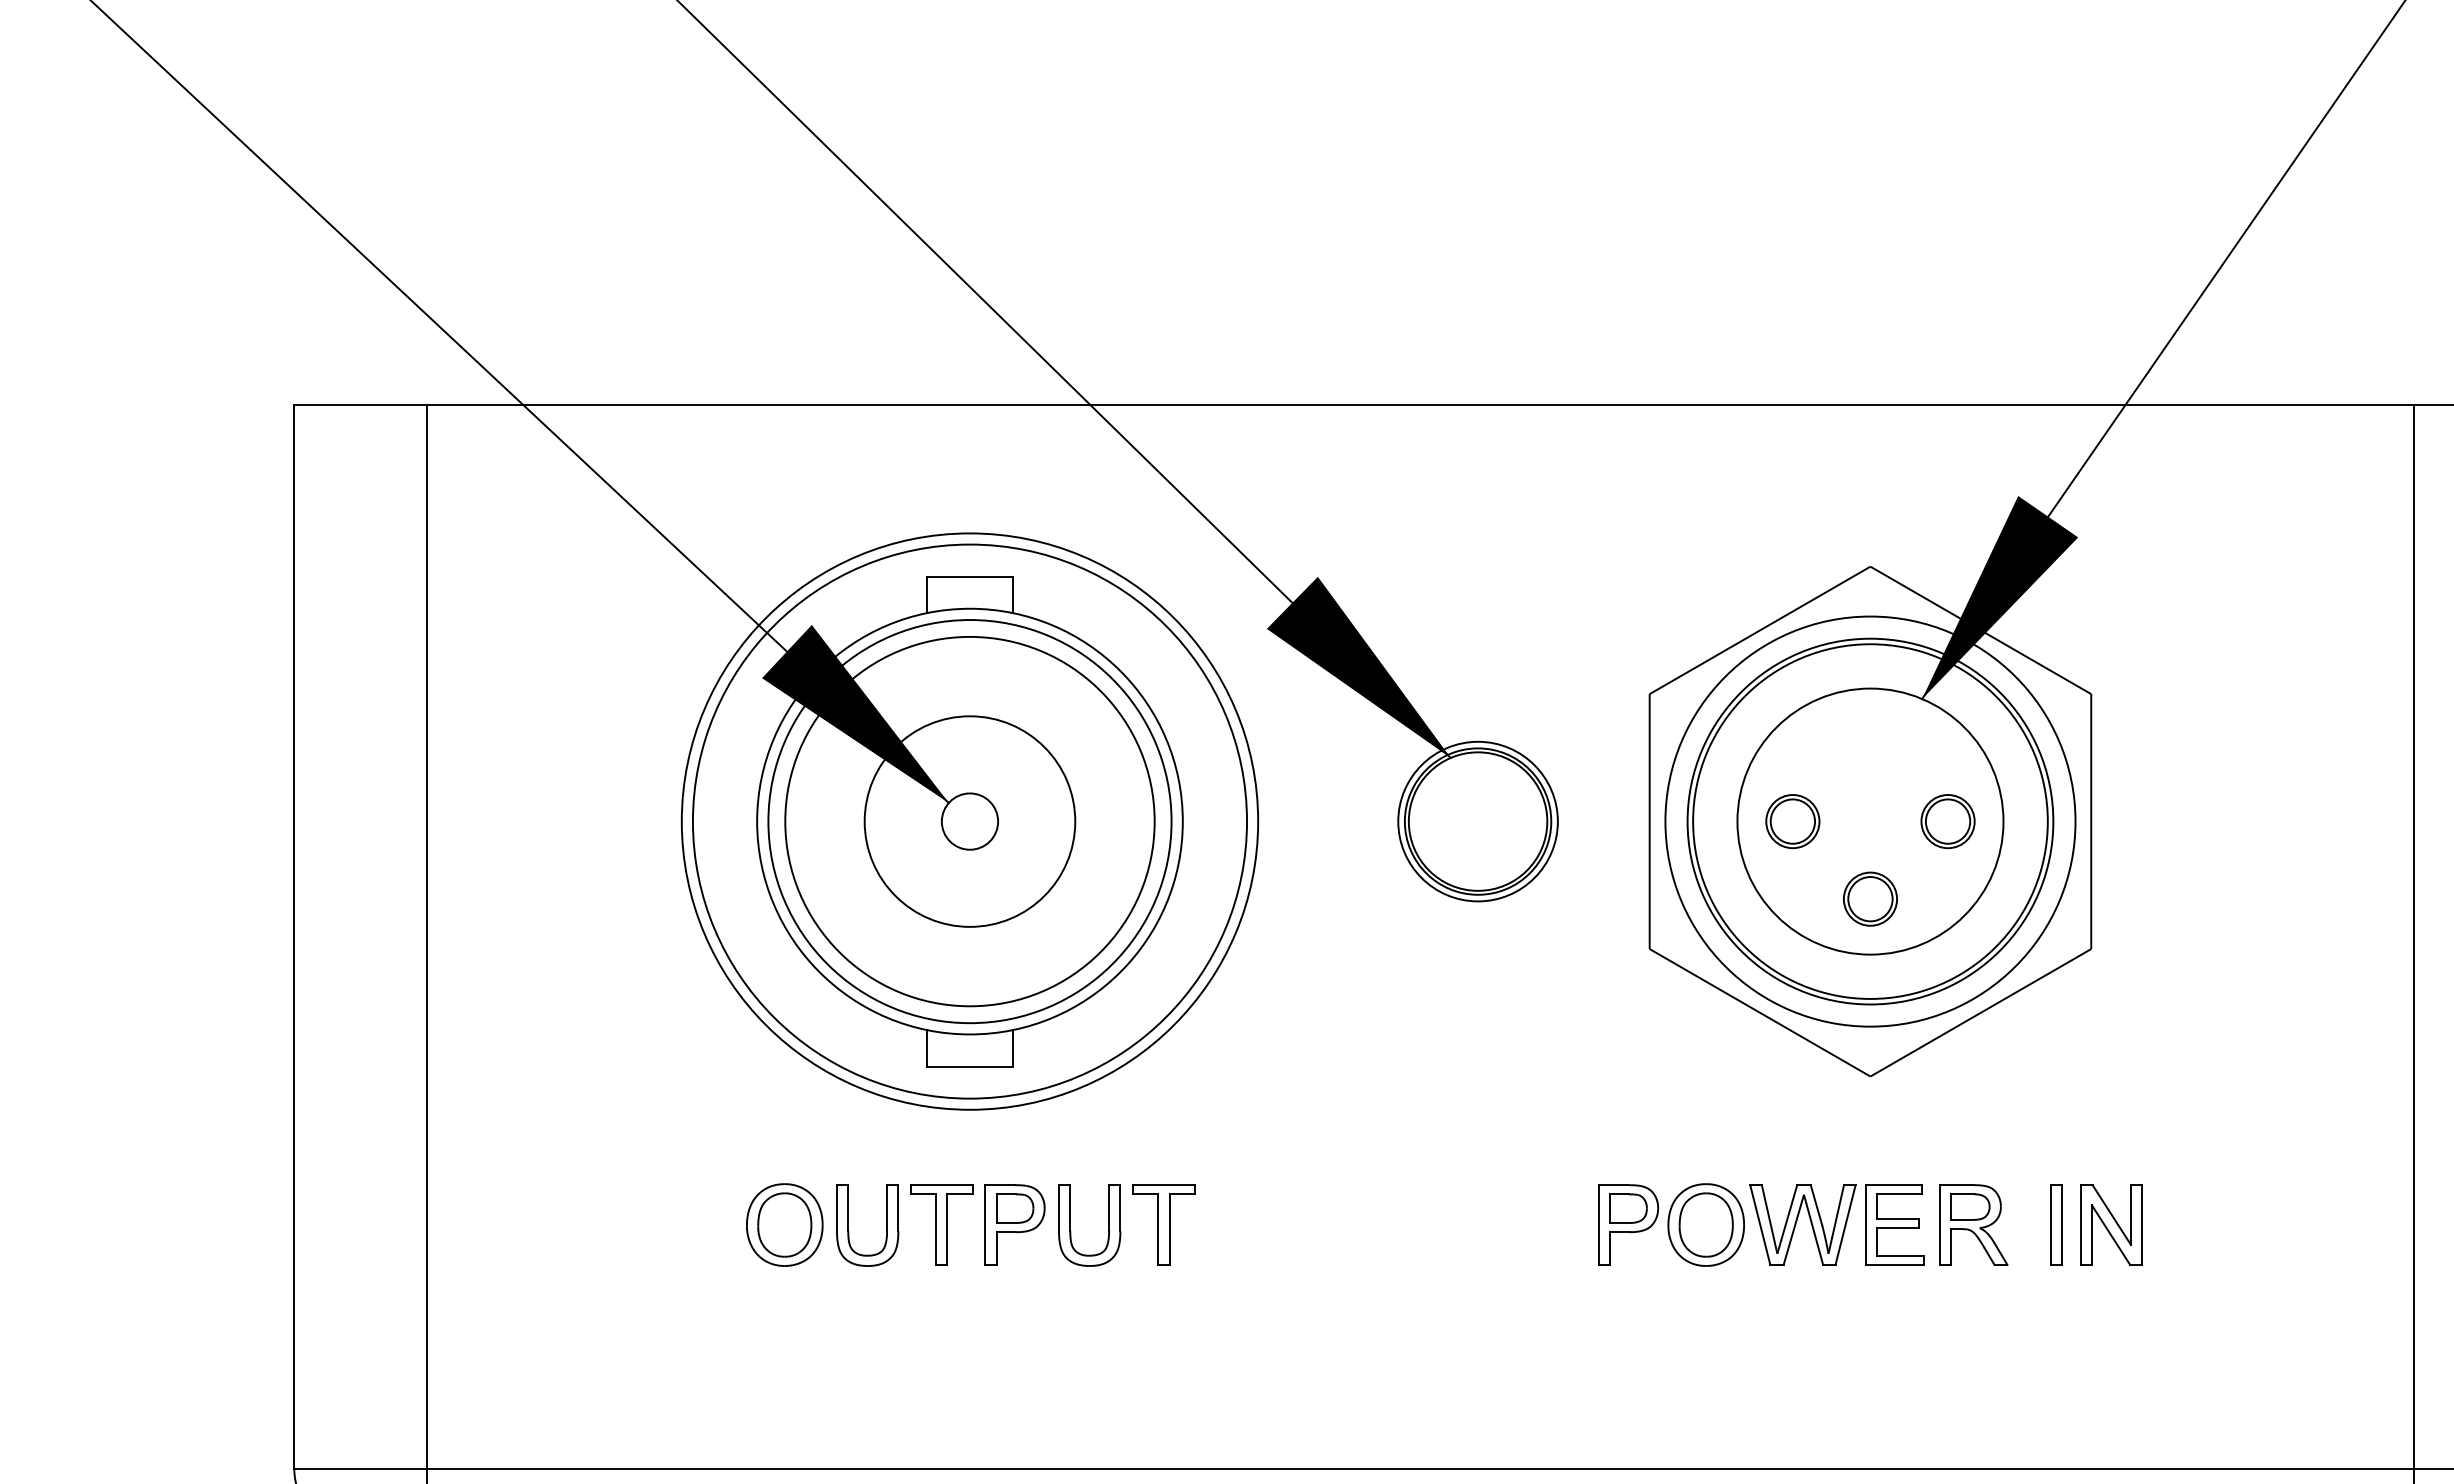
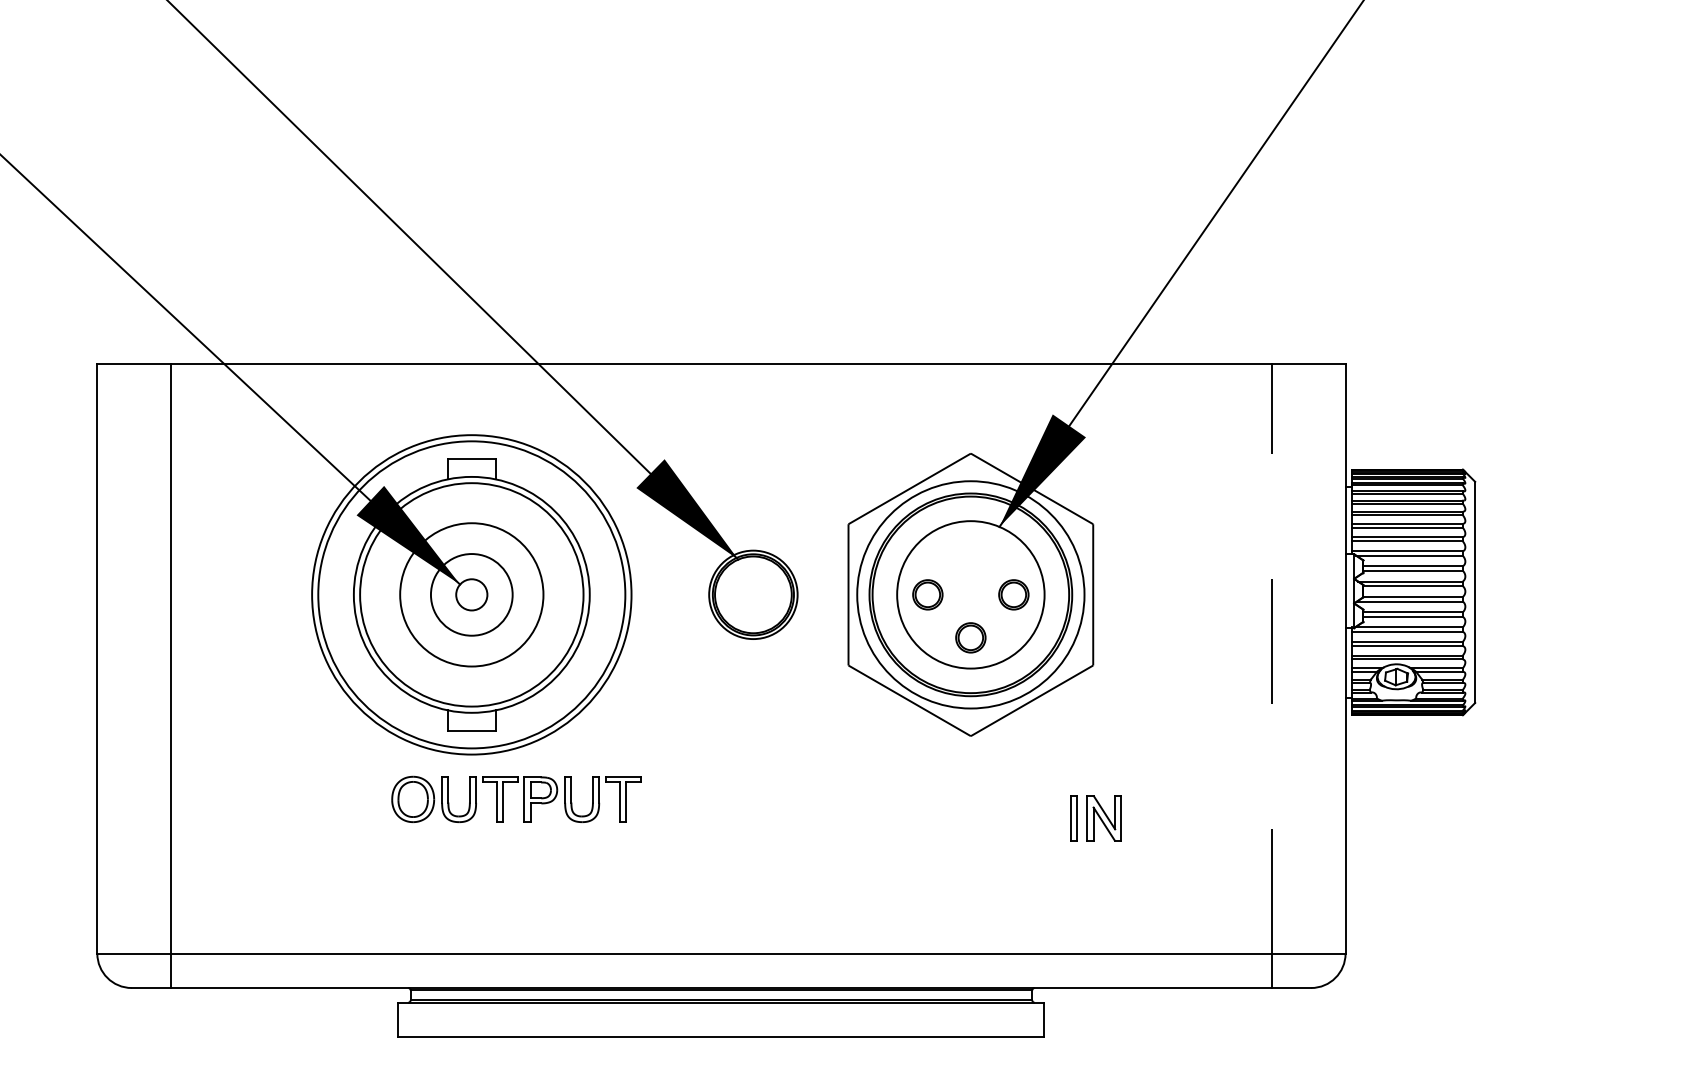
circle: (969, 820) -> (471, 594), size x0.7
circle: (969, 820) -> (471, 594), size x0.7
line: (2412, 936) -> (1271, 658), solid -> dashed
part: (983, 1223) -> (523, 798), moved
part: (1803, 1223) -> (933, 817), removed

